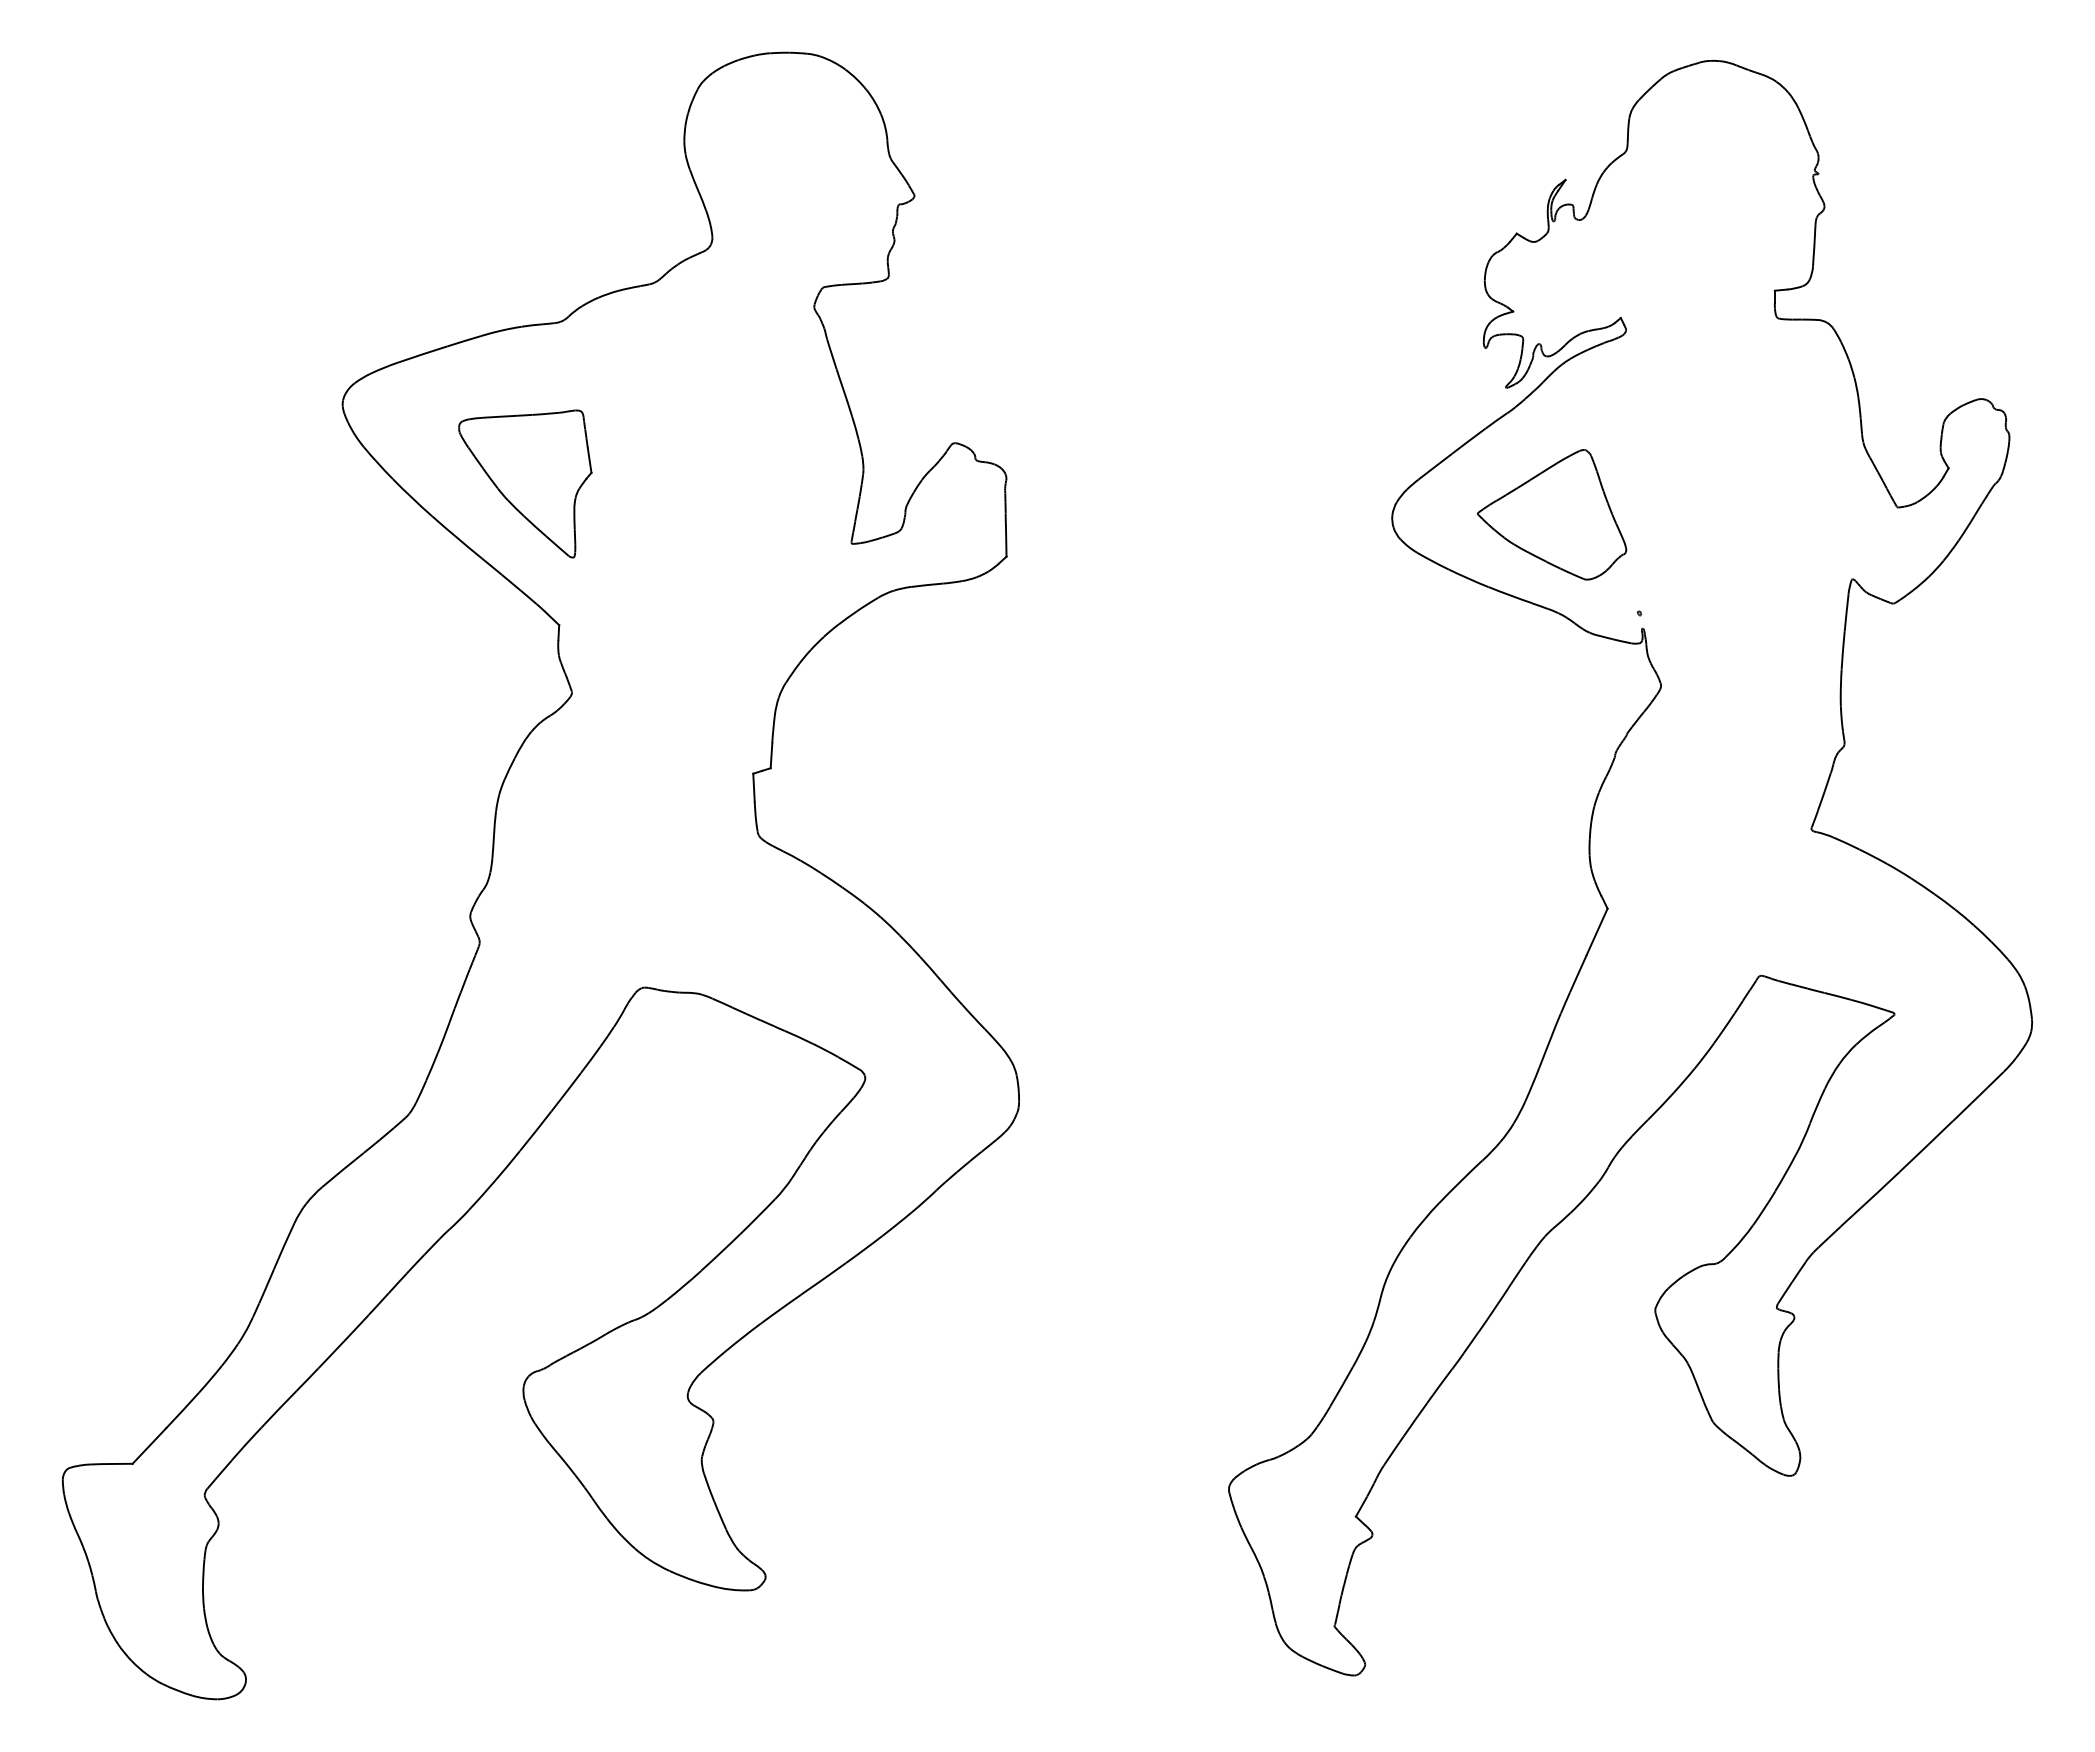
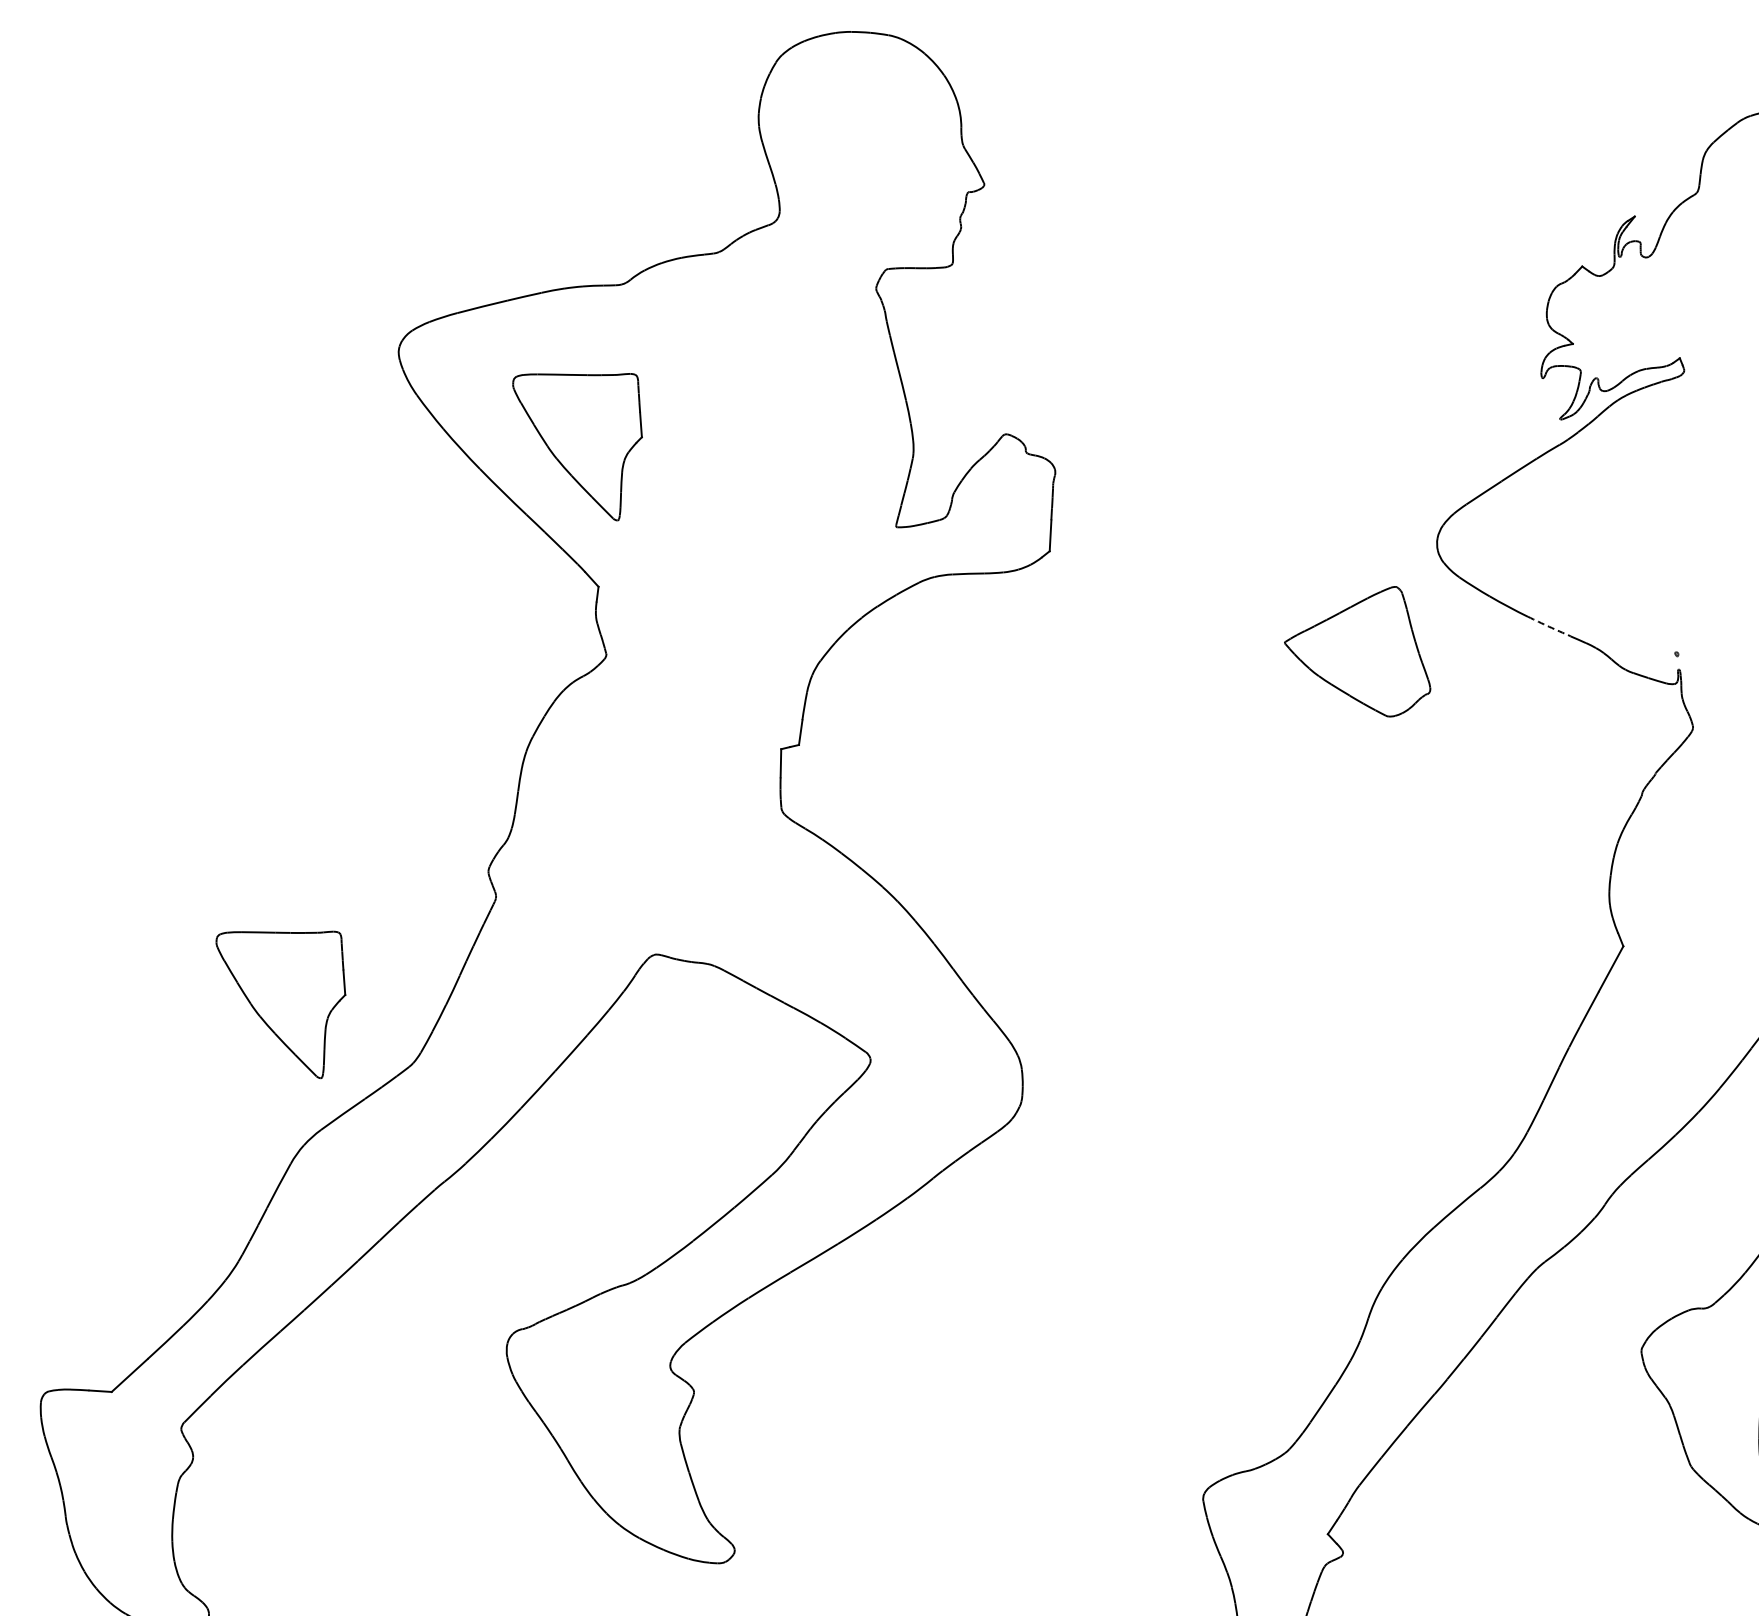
part: (1551, 514) -> (1358, 648), moved
arc: (1510, 595) -> (1549, 626), solid -> dashed
part: (270, 1061) -> (278, 1000), added

